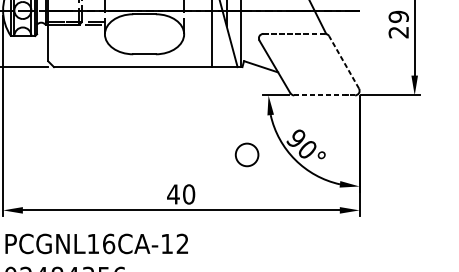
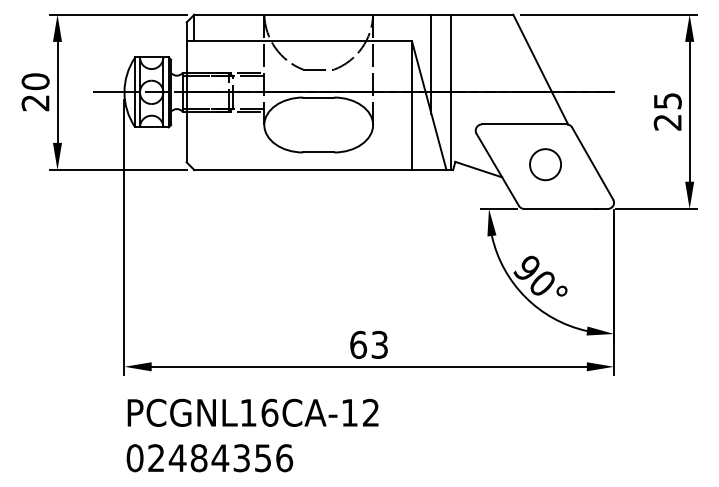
text: (398, 16) -> (667, 100), 29 -> 25
line: (294, 33) -> (524, 124), dashed -> solid
line: (343, 62) -> (592, 163), dashed -> solid
line: (325, 95) -> (566, 208), dashed -> solid
circle: (247, 154) -> (545, 164), moved
text: (180, 194) -> (368, 344), 40 -> 63

